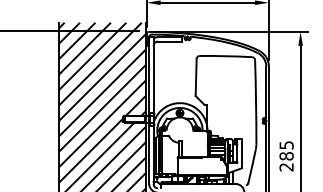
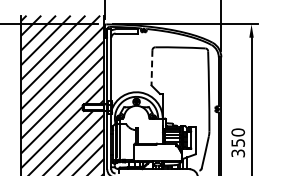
line: (196, 77) -> (152, 67), solid -> dashed
text: (286, 156) -> (238, 143), 285 -> 350

